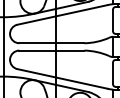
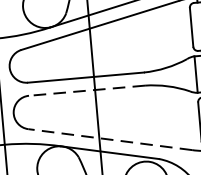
line: (51, 50) -> (86, 90), solid -> dashed
line: (61, 78) -> (108, 139), solid -> dashed

